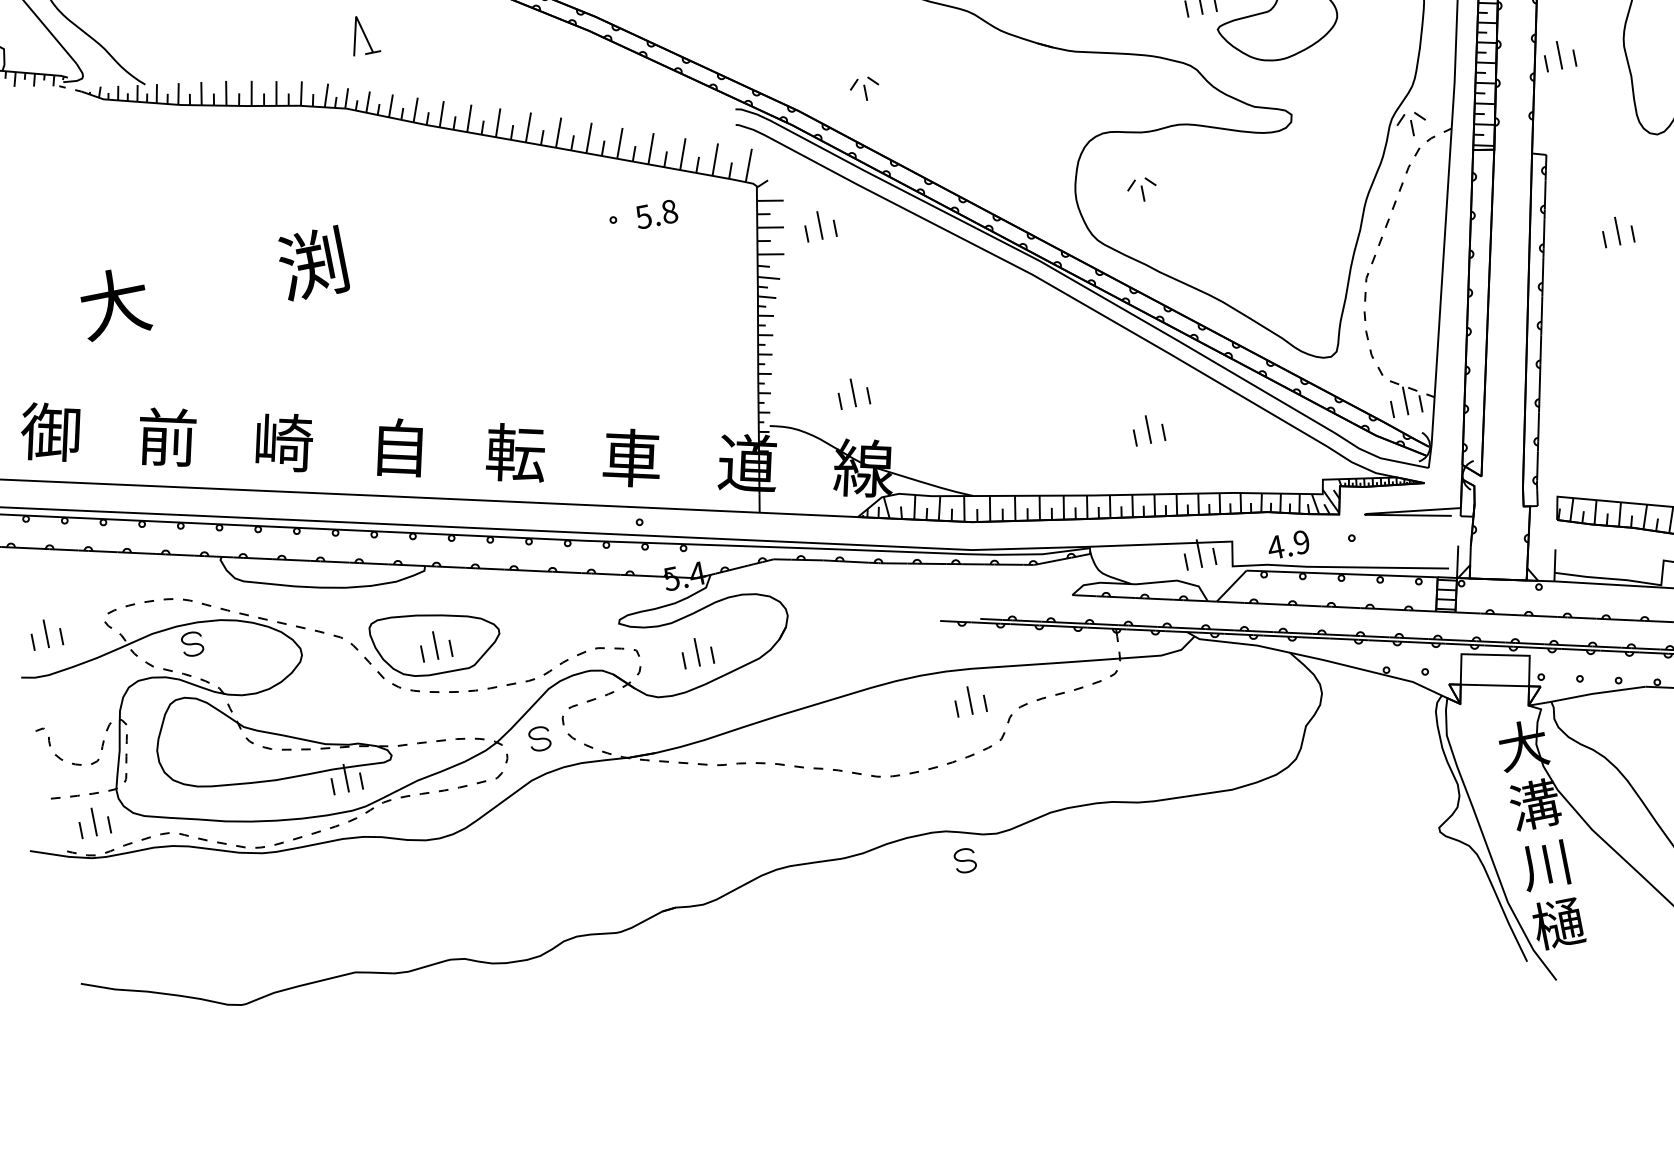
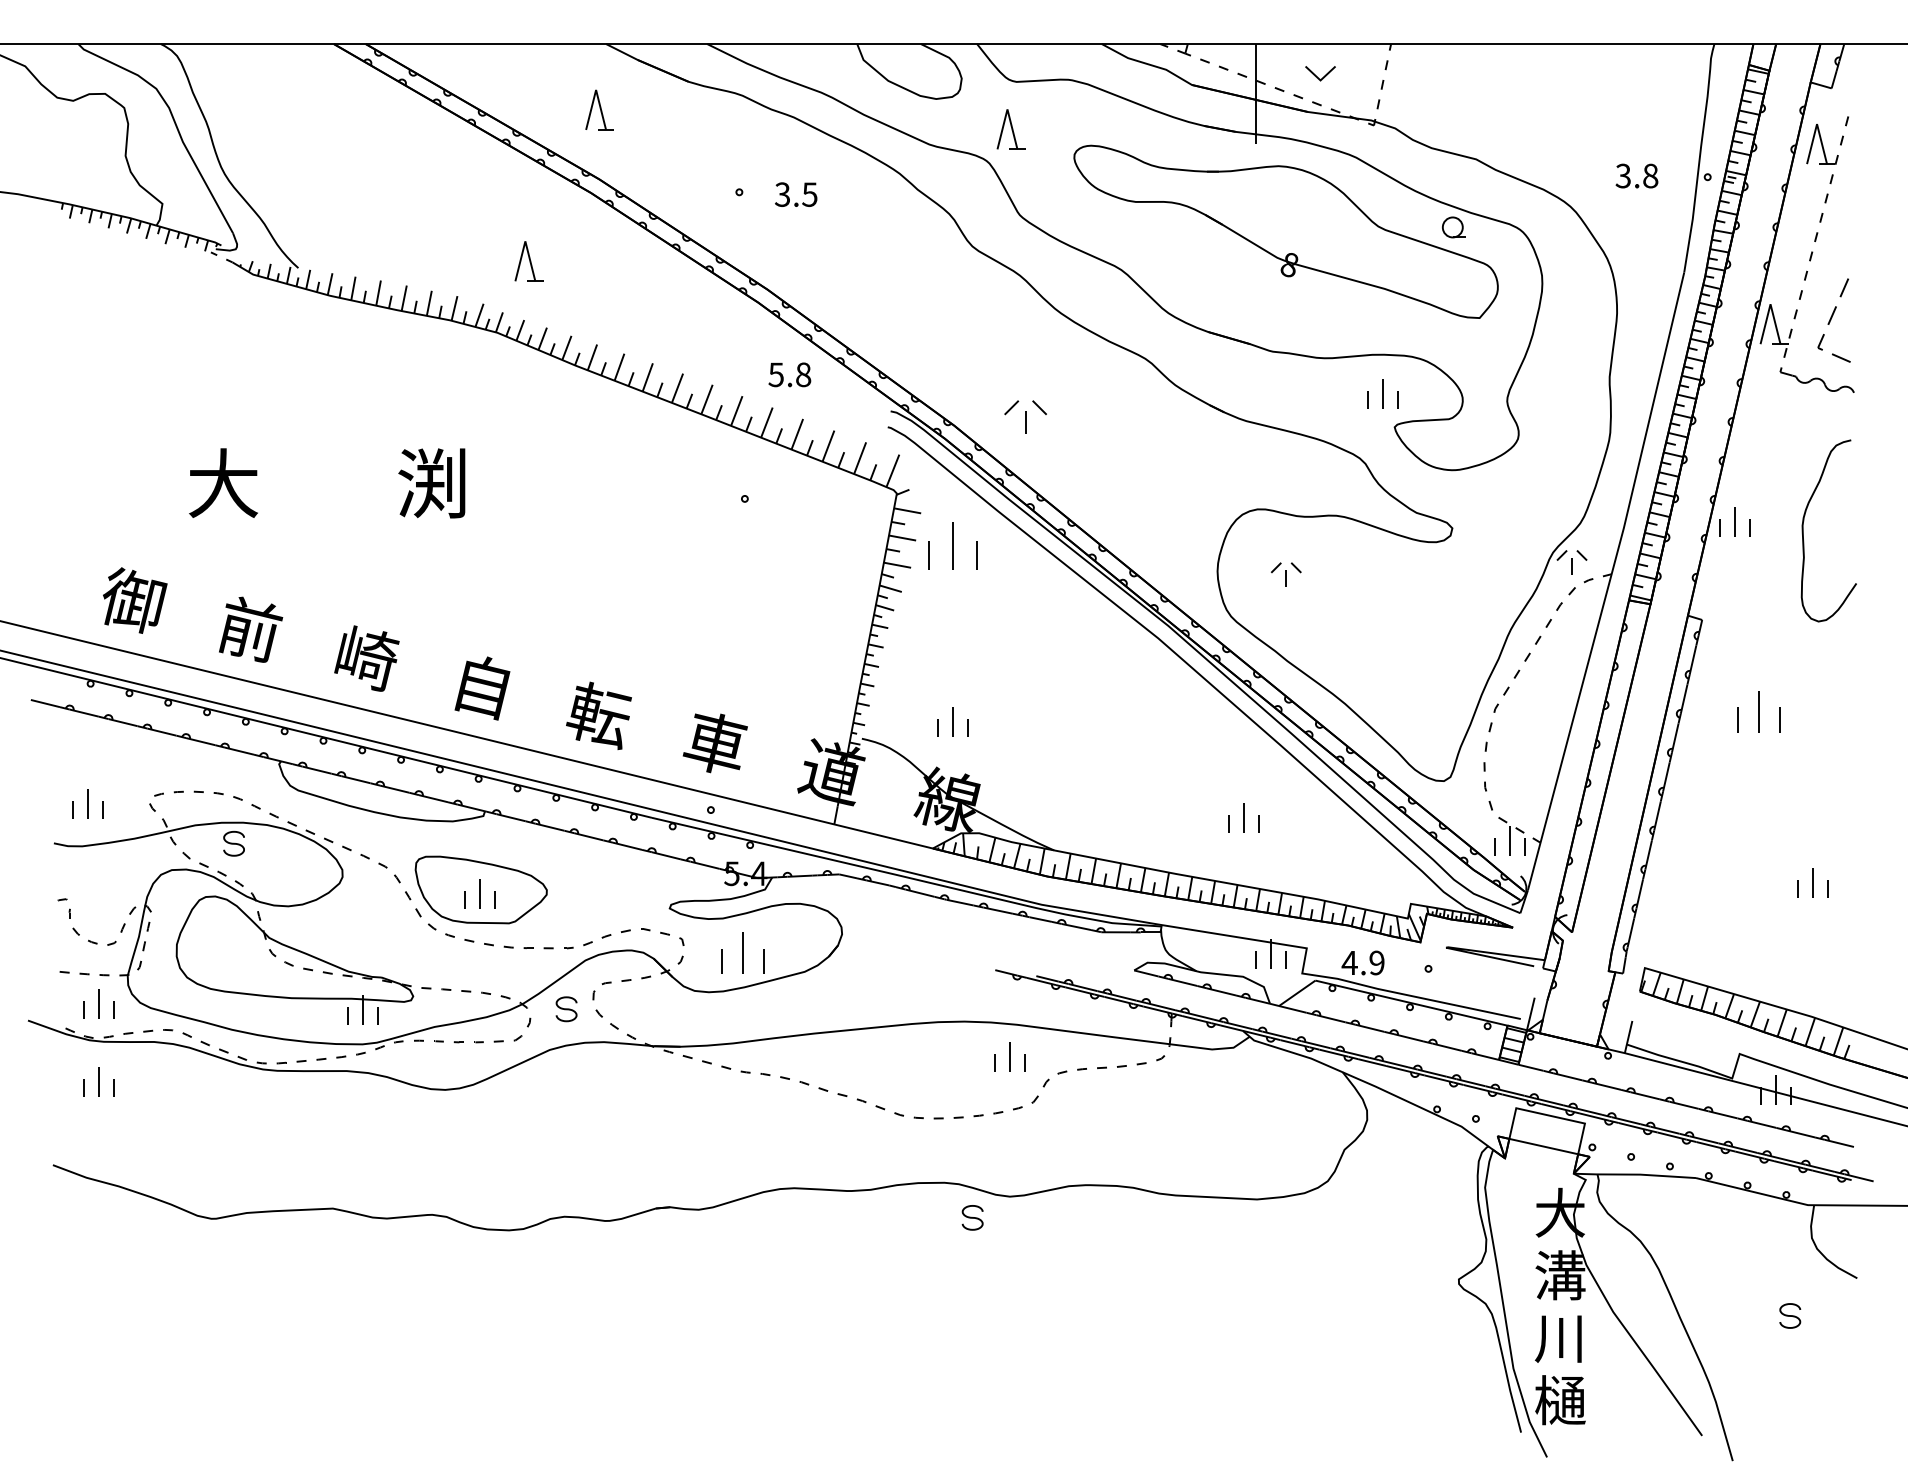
part: (864, 88) -> (1025, 416), size x1.4
text: (656, 214) -> (789, 374), moved
part: (819, 225) -> (952, 545), size x1.6
part: (1616, 230) -> (1758, 710), size x1.4
part: (696, 651) -> (742, 952), size x1.4
part: (108, 895) -> (98, 1081), added

